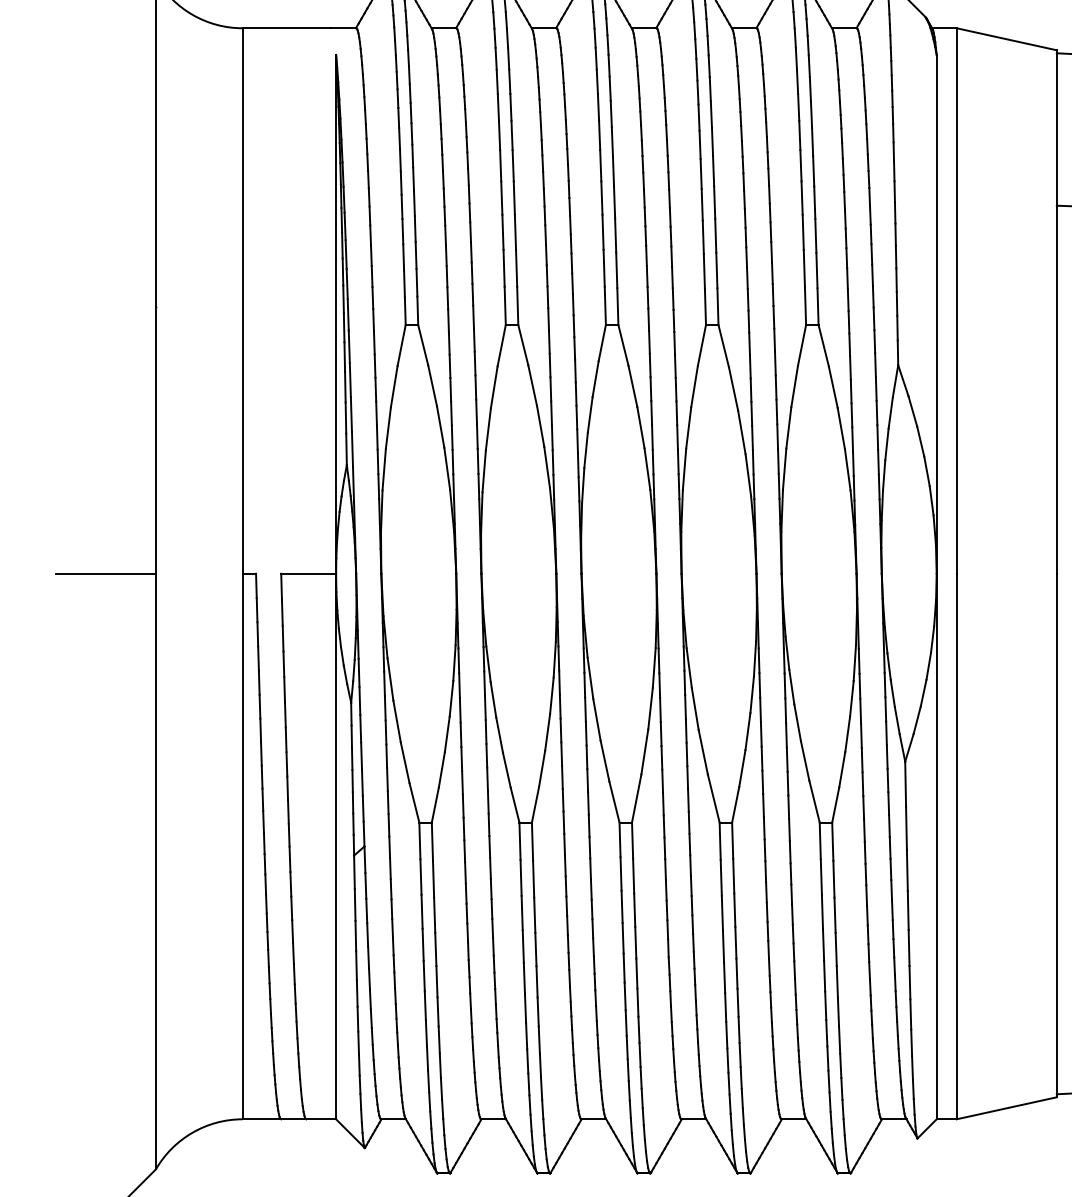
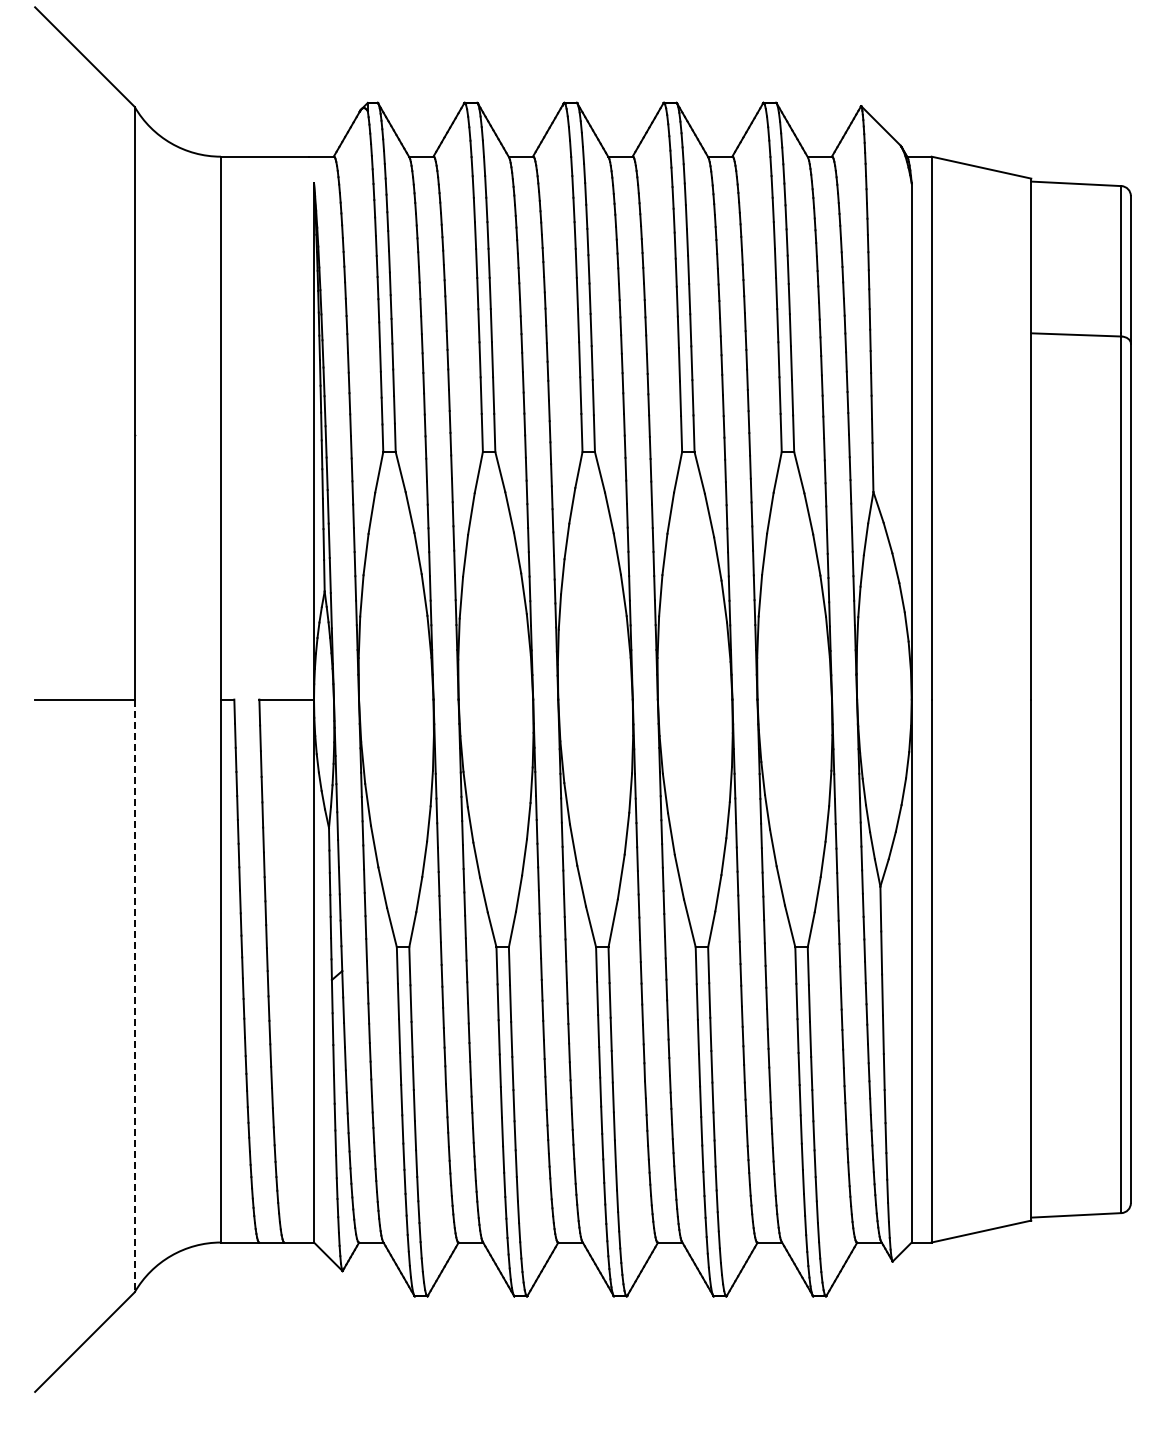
line: (155, 872) -> (134, 996), solid -> dashed

